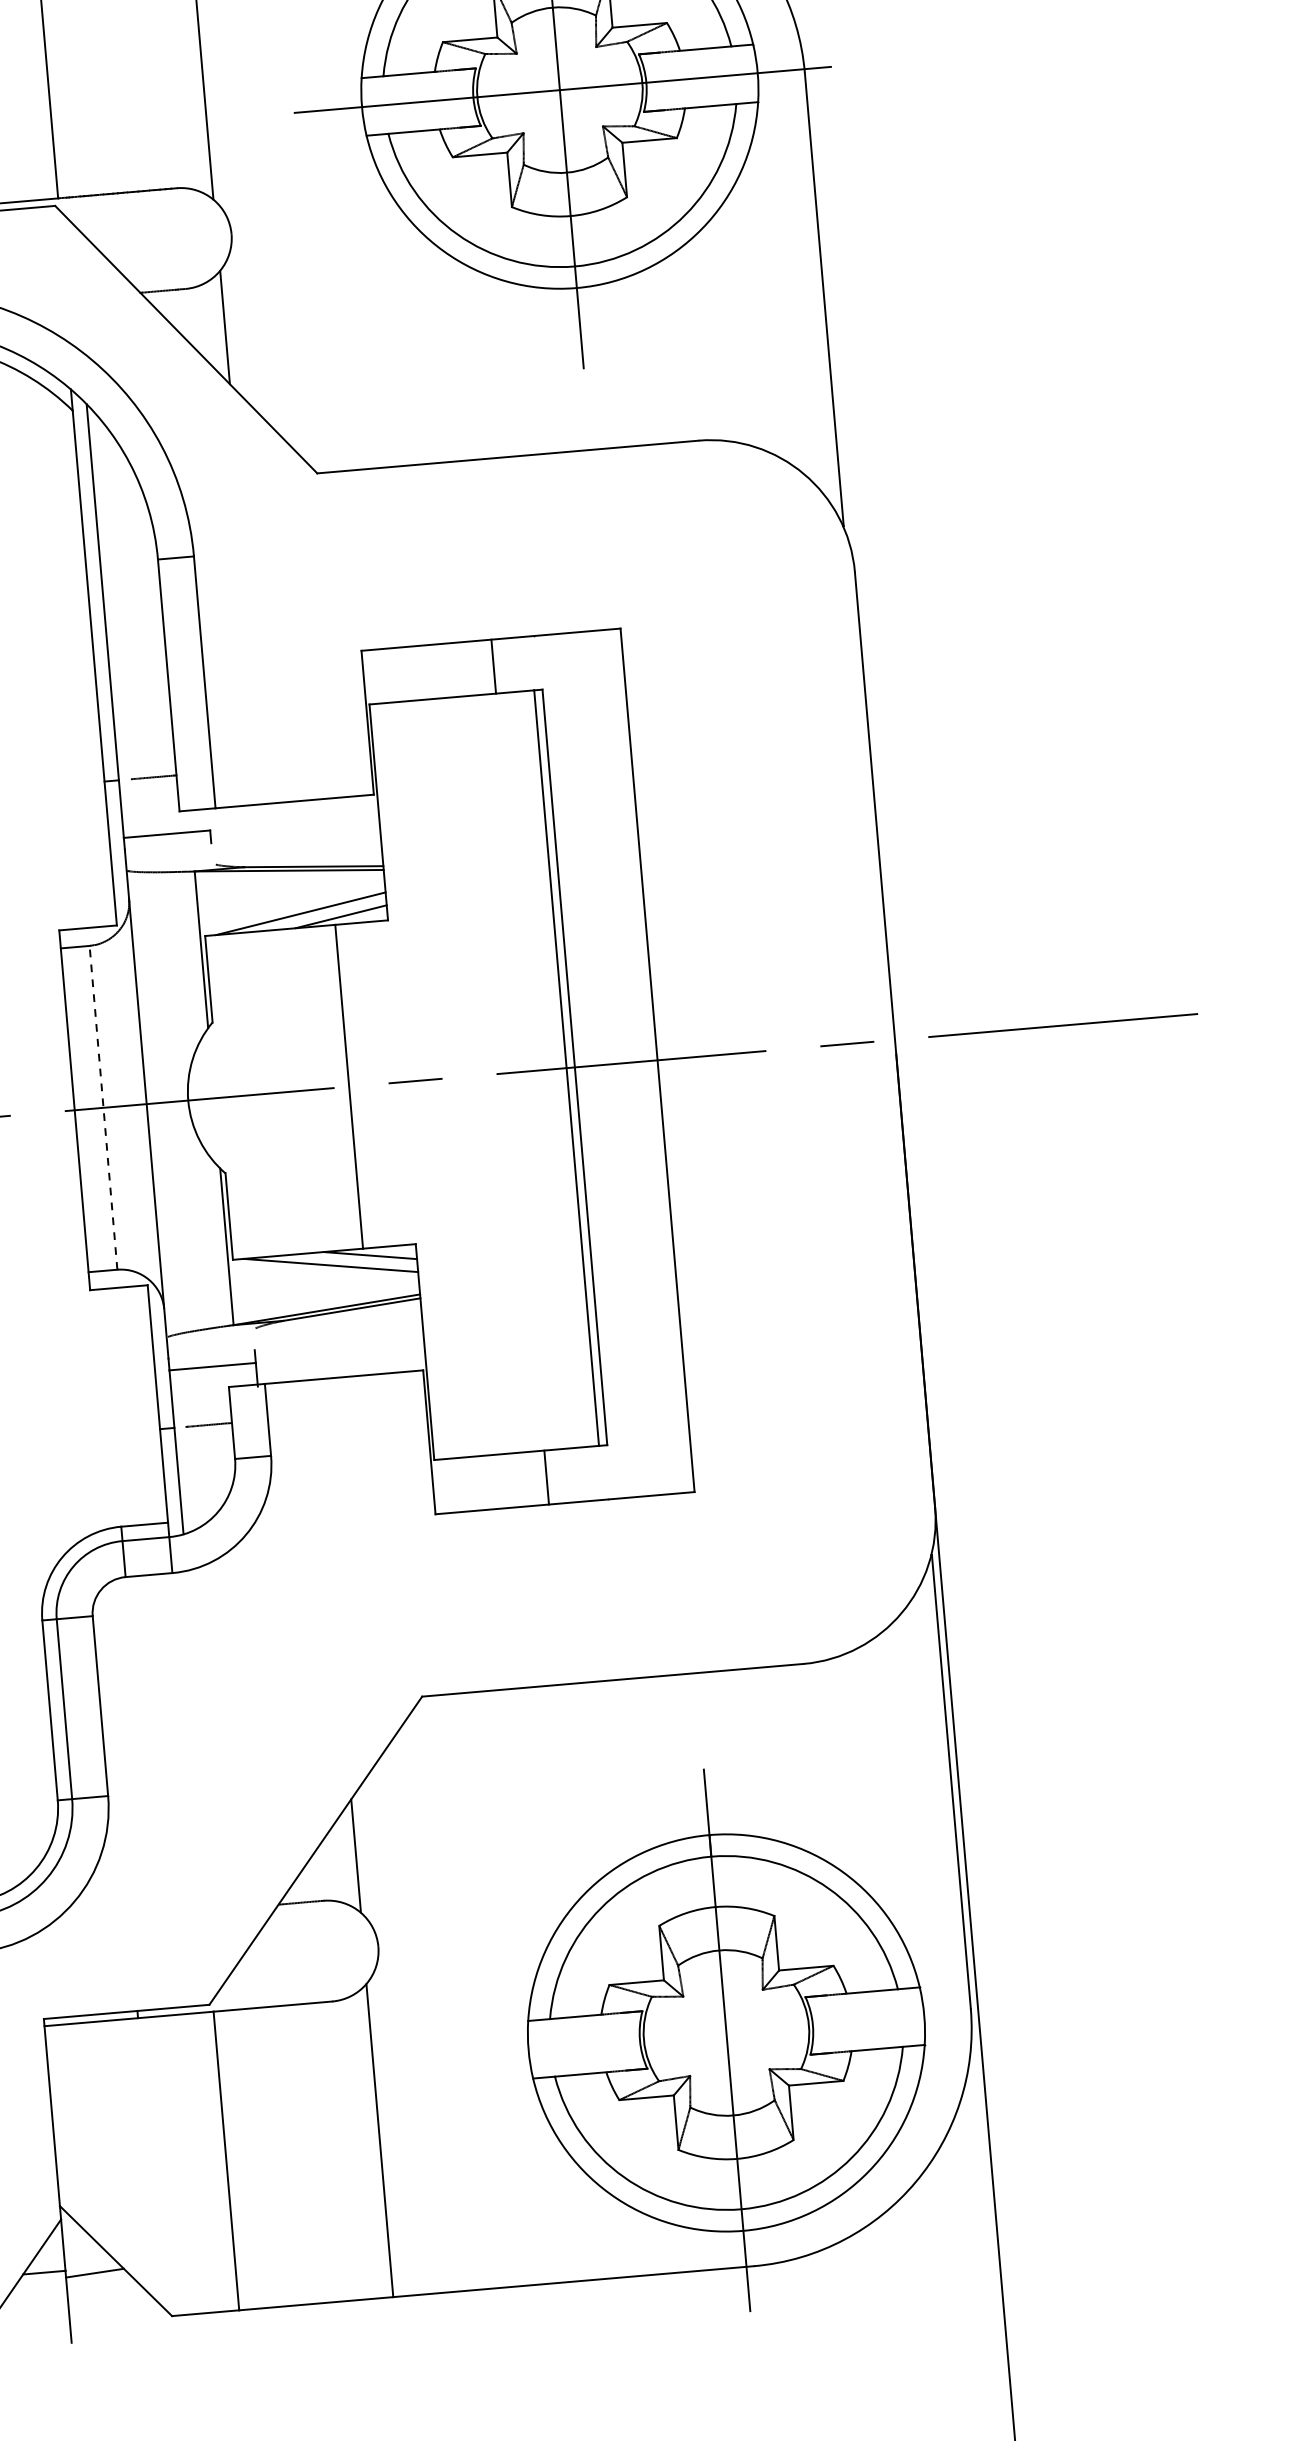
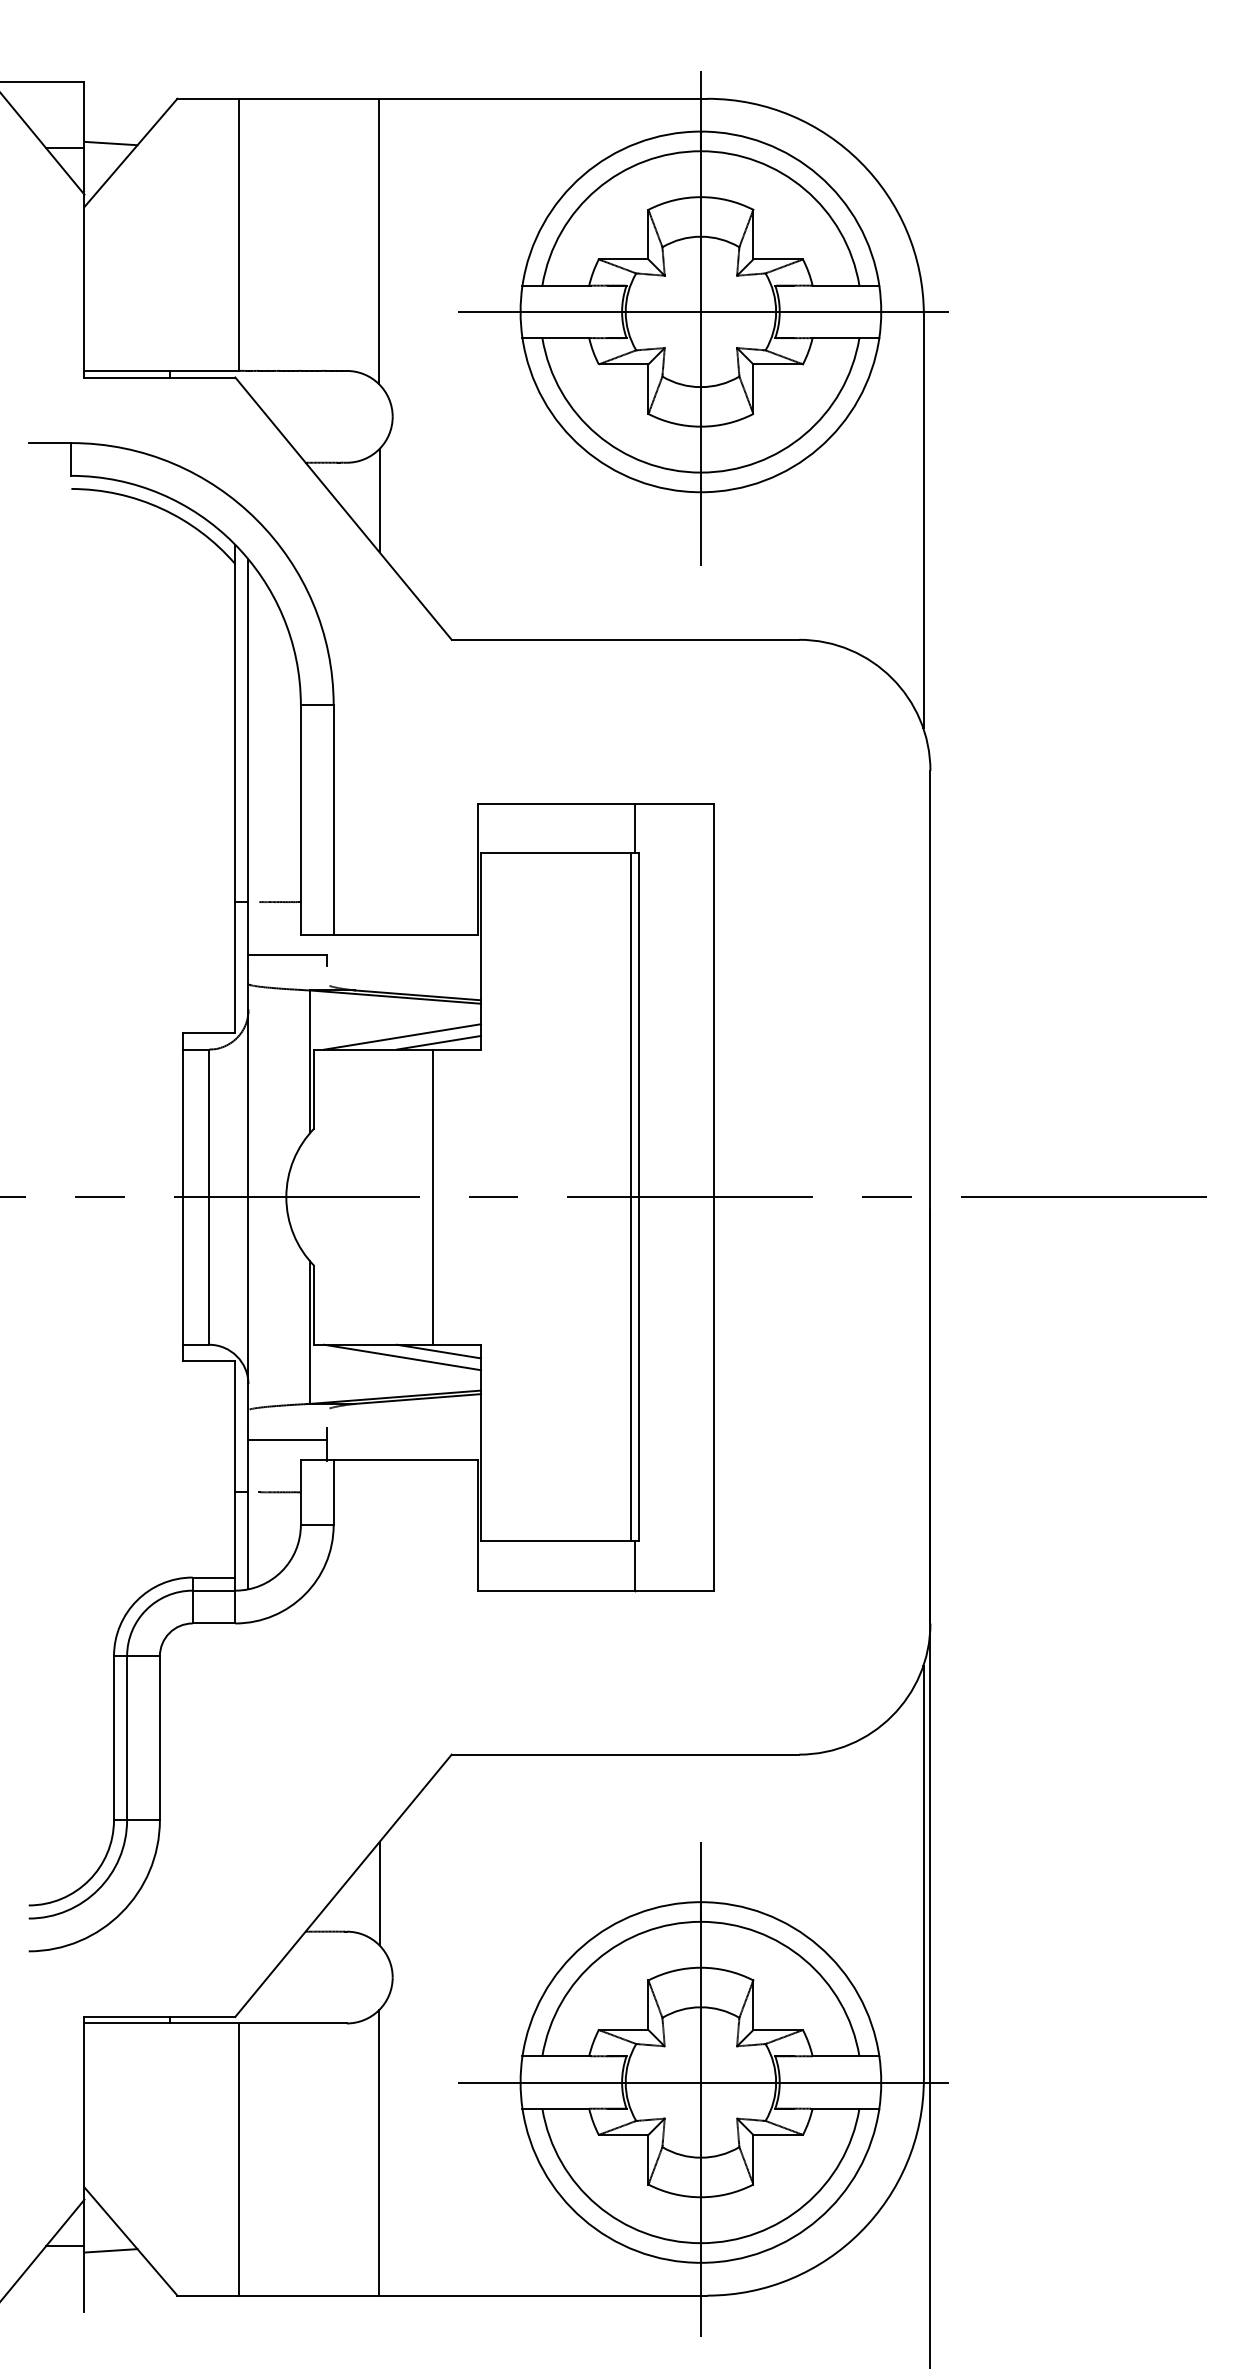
line: (493, 665) -> (635, 827), moved
line: (103, 1108) -> (209, 1197), dashed -> solid
line: (546, 1476) -> (635, 1565), moved
line: (729, 2032) -> (703, 2082), added

